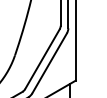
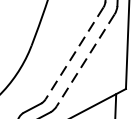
line: (42, 59) -> (74, 53), solid -> dashed
line: (49, 63) -> (85, 60), solid -> dashed

